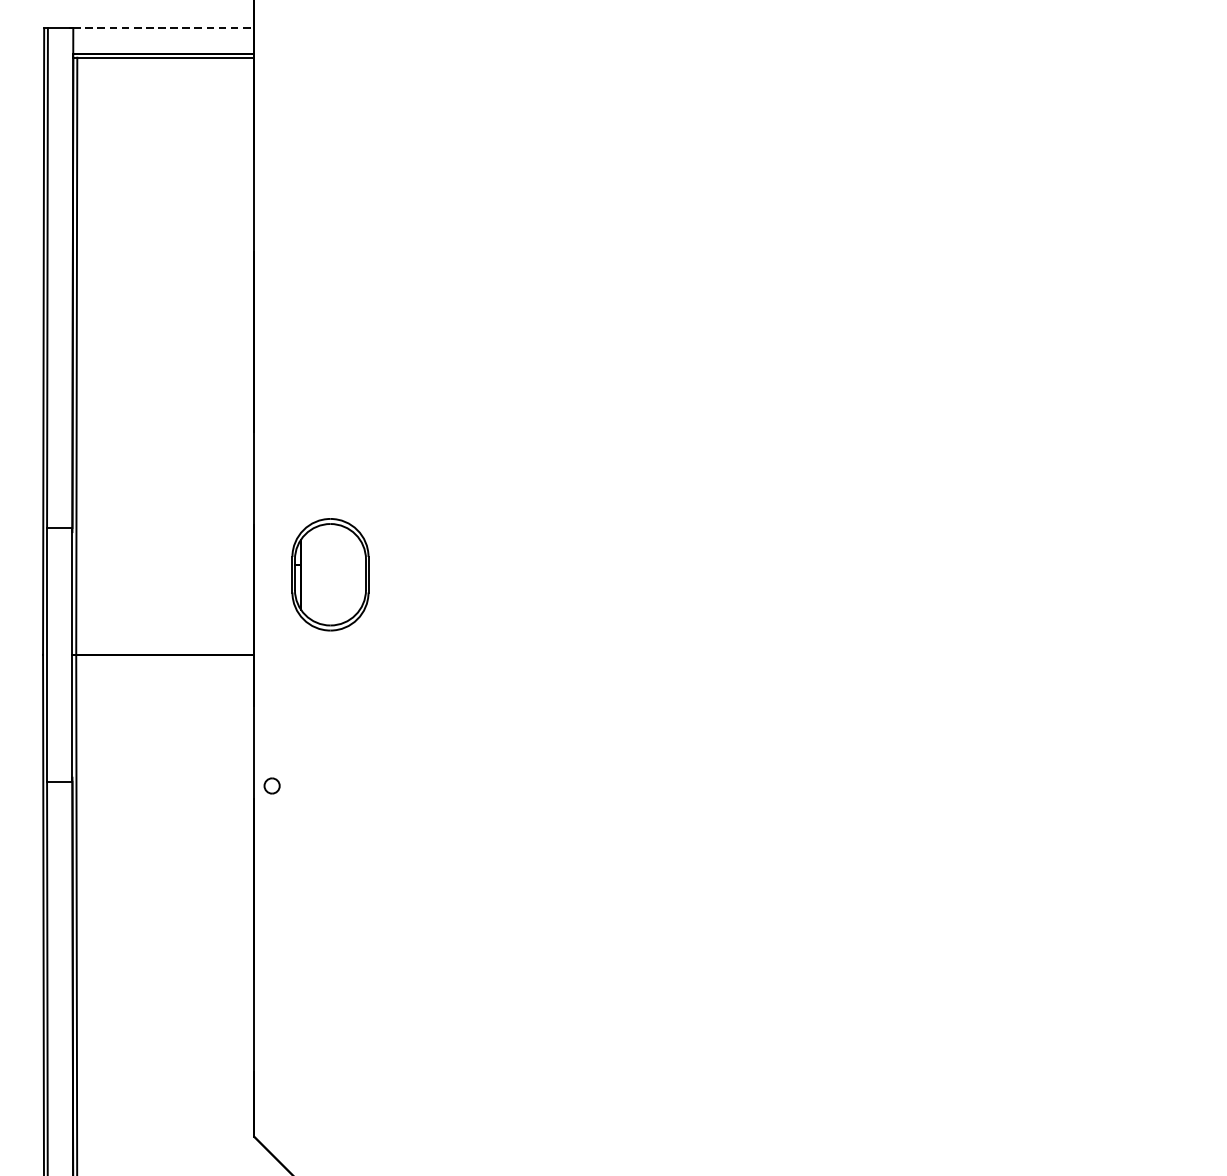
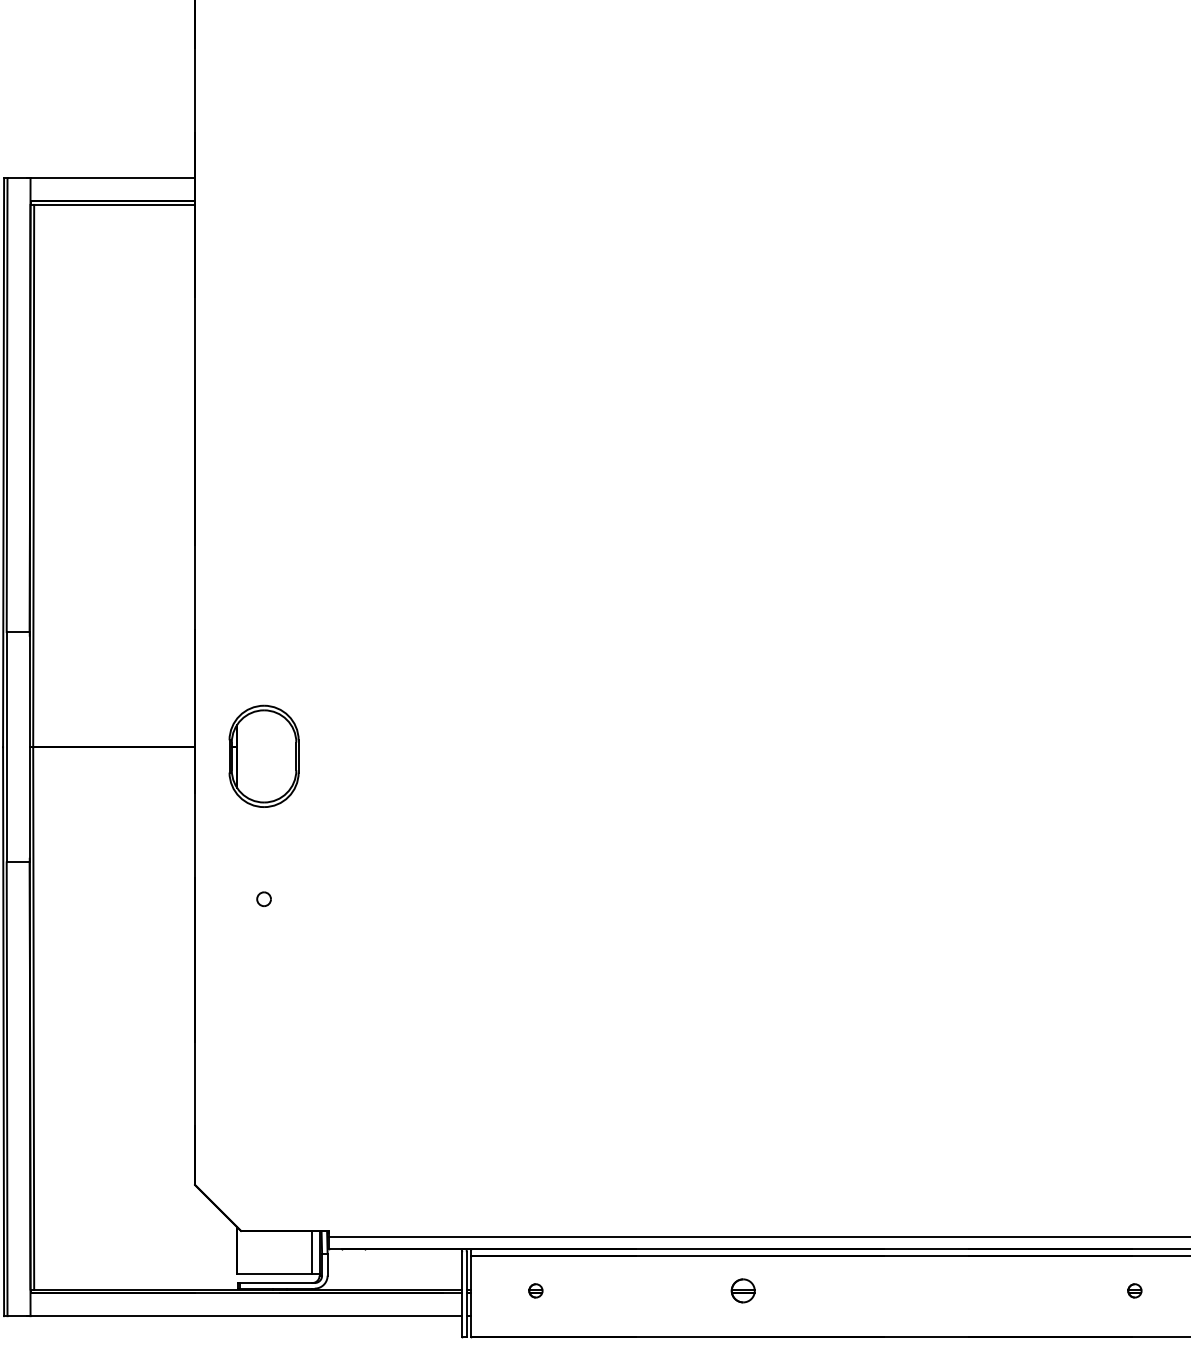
line: (164, 28) -> (113, 178), dashed -> solid
part: (329, 573) -> (263, 755), moved
part: (271, 785) -> (263, 898), moved

